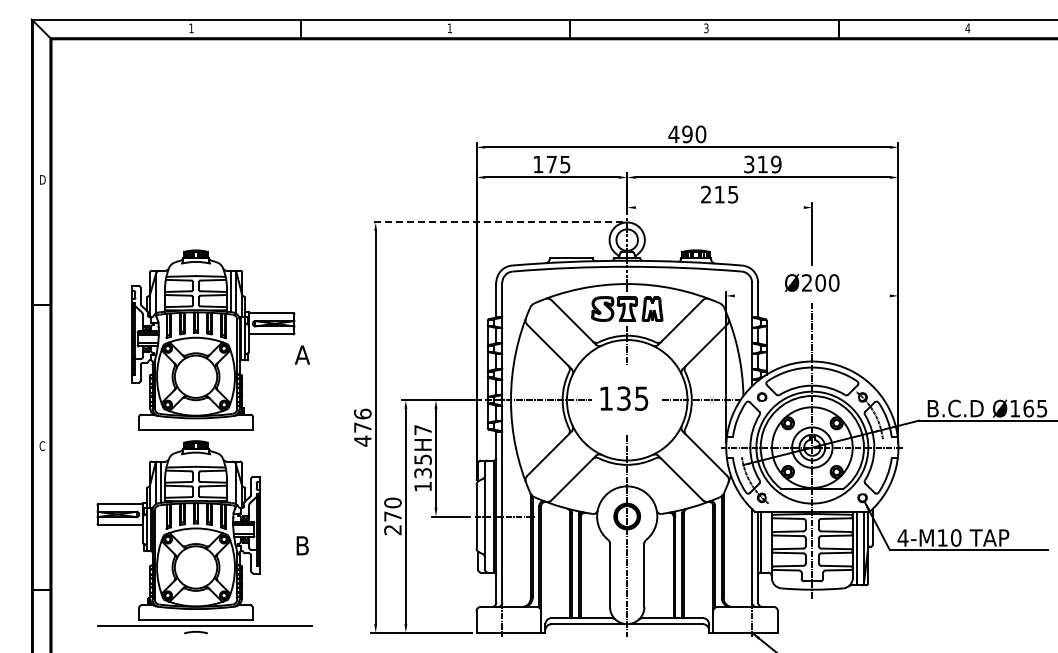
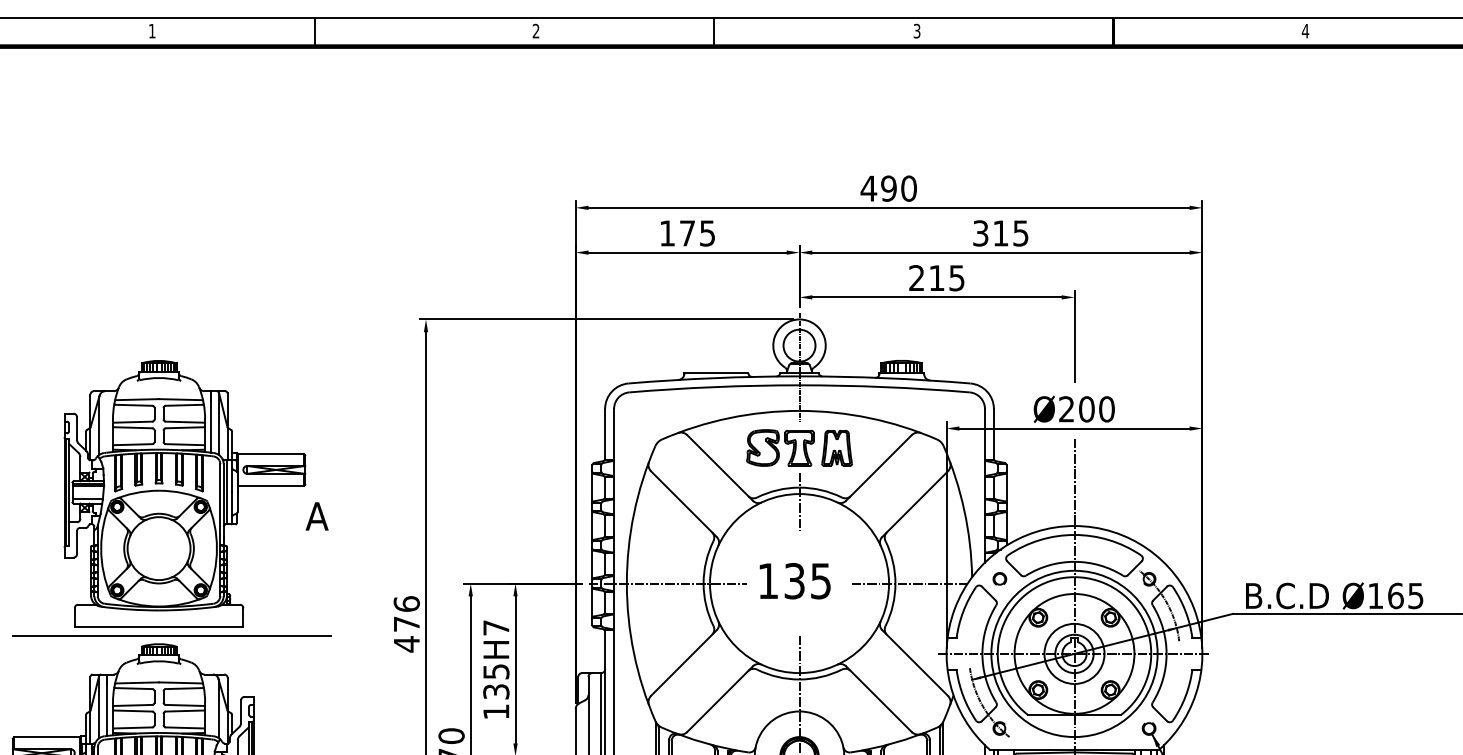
text: (449, 27) -> (535, 29), 1 -> 2
text: (776, 163) -> (1021, 231), 319 -> 315
line: (719, 207) -> (936, 297), added
line: (497, 222) -> (606, 319), dashed -> solid
line: (811, 295) -> (1073, 427), added
line: (204, 435) -> (171, 635), added

